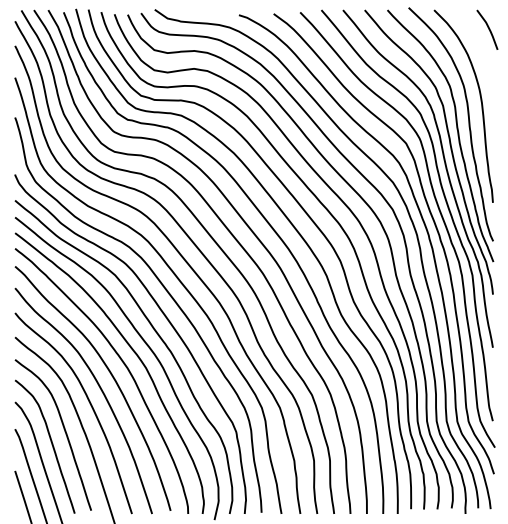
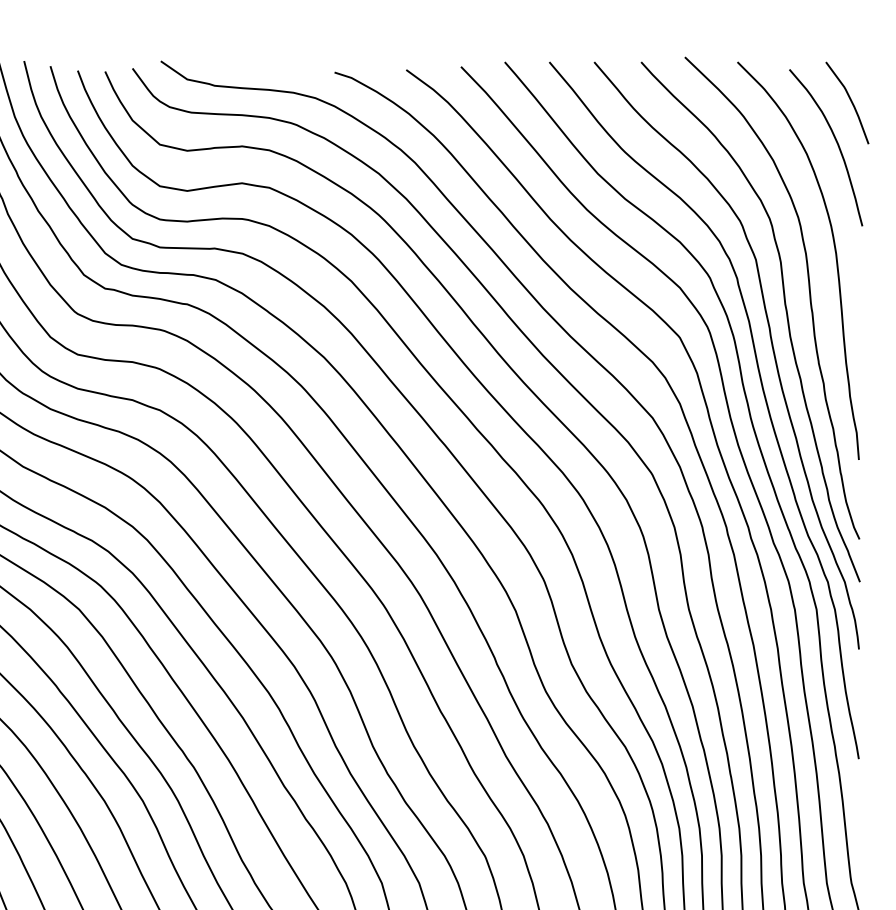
curve: (481, 49) -> (835, 143), added

